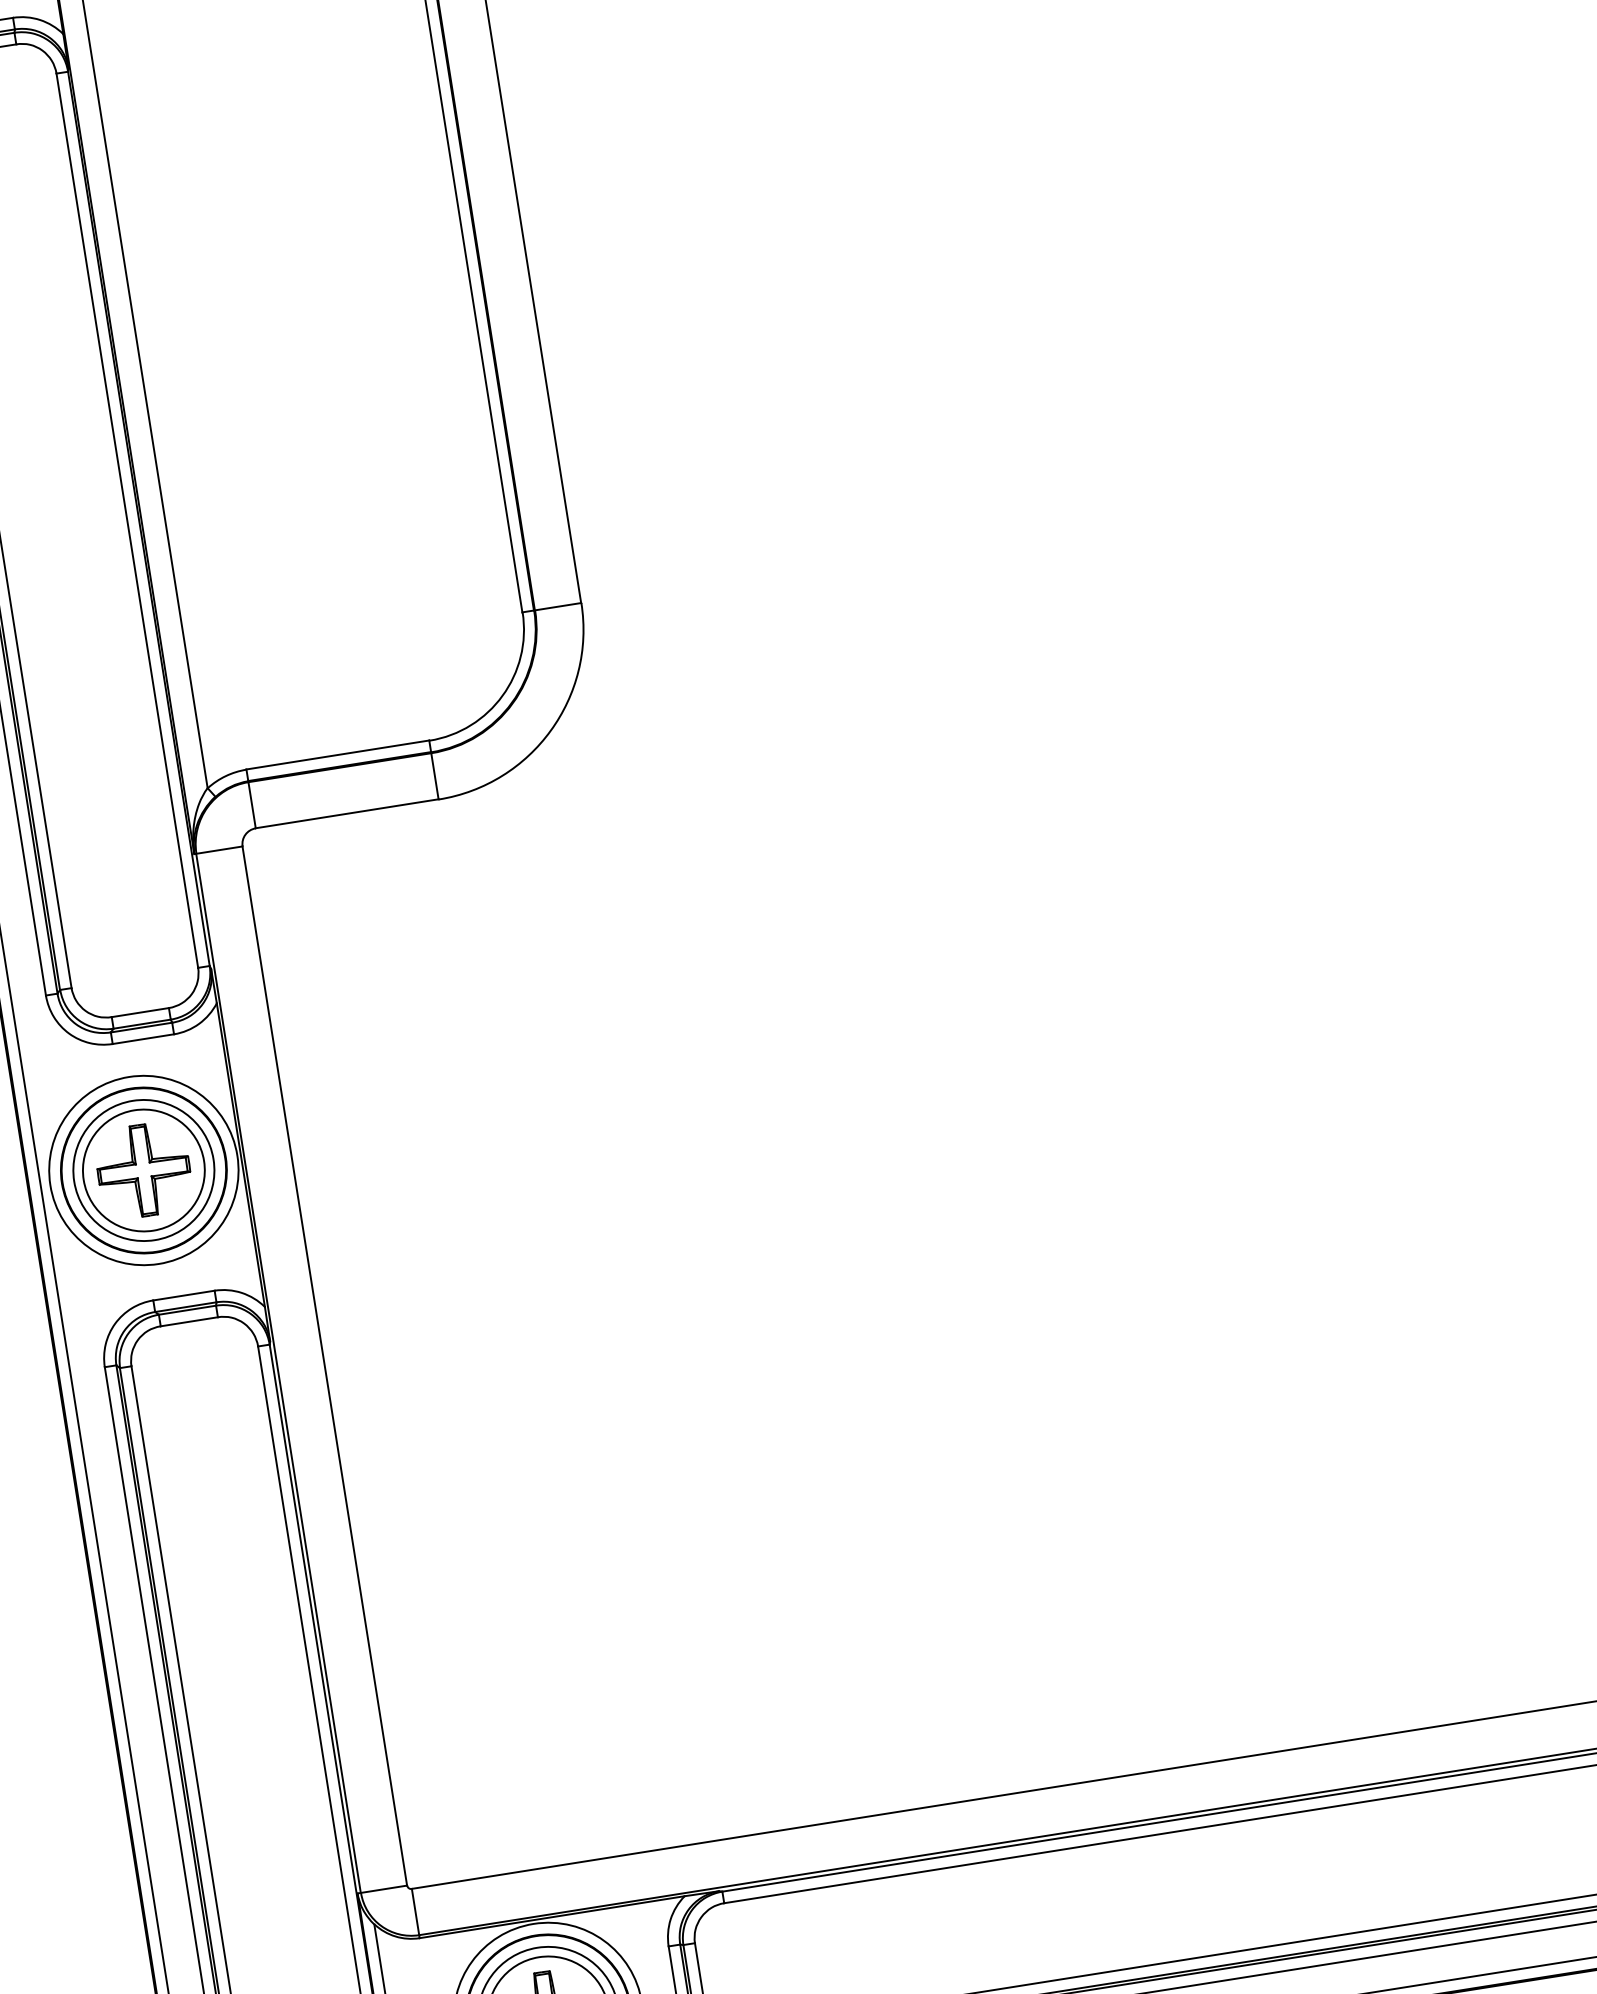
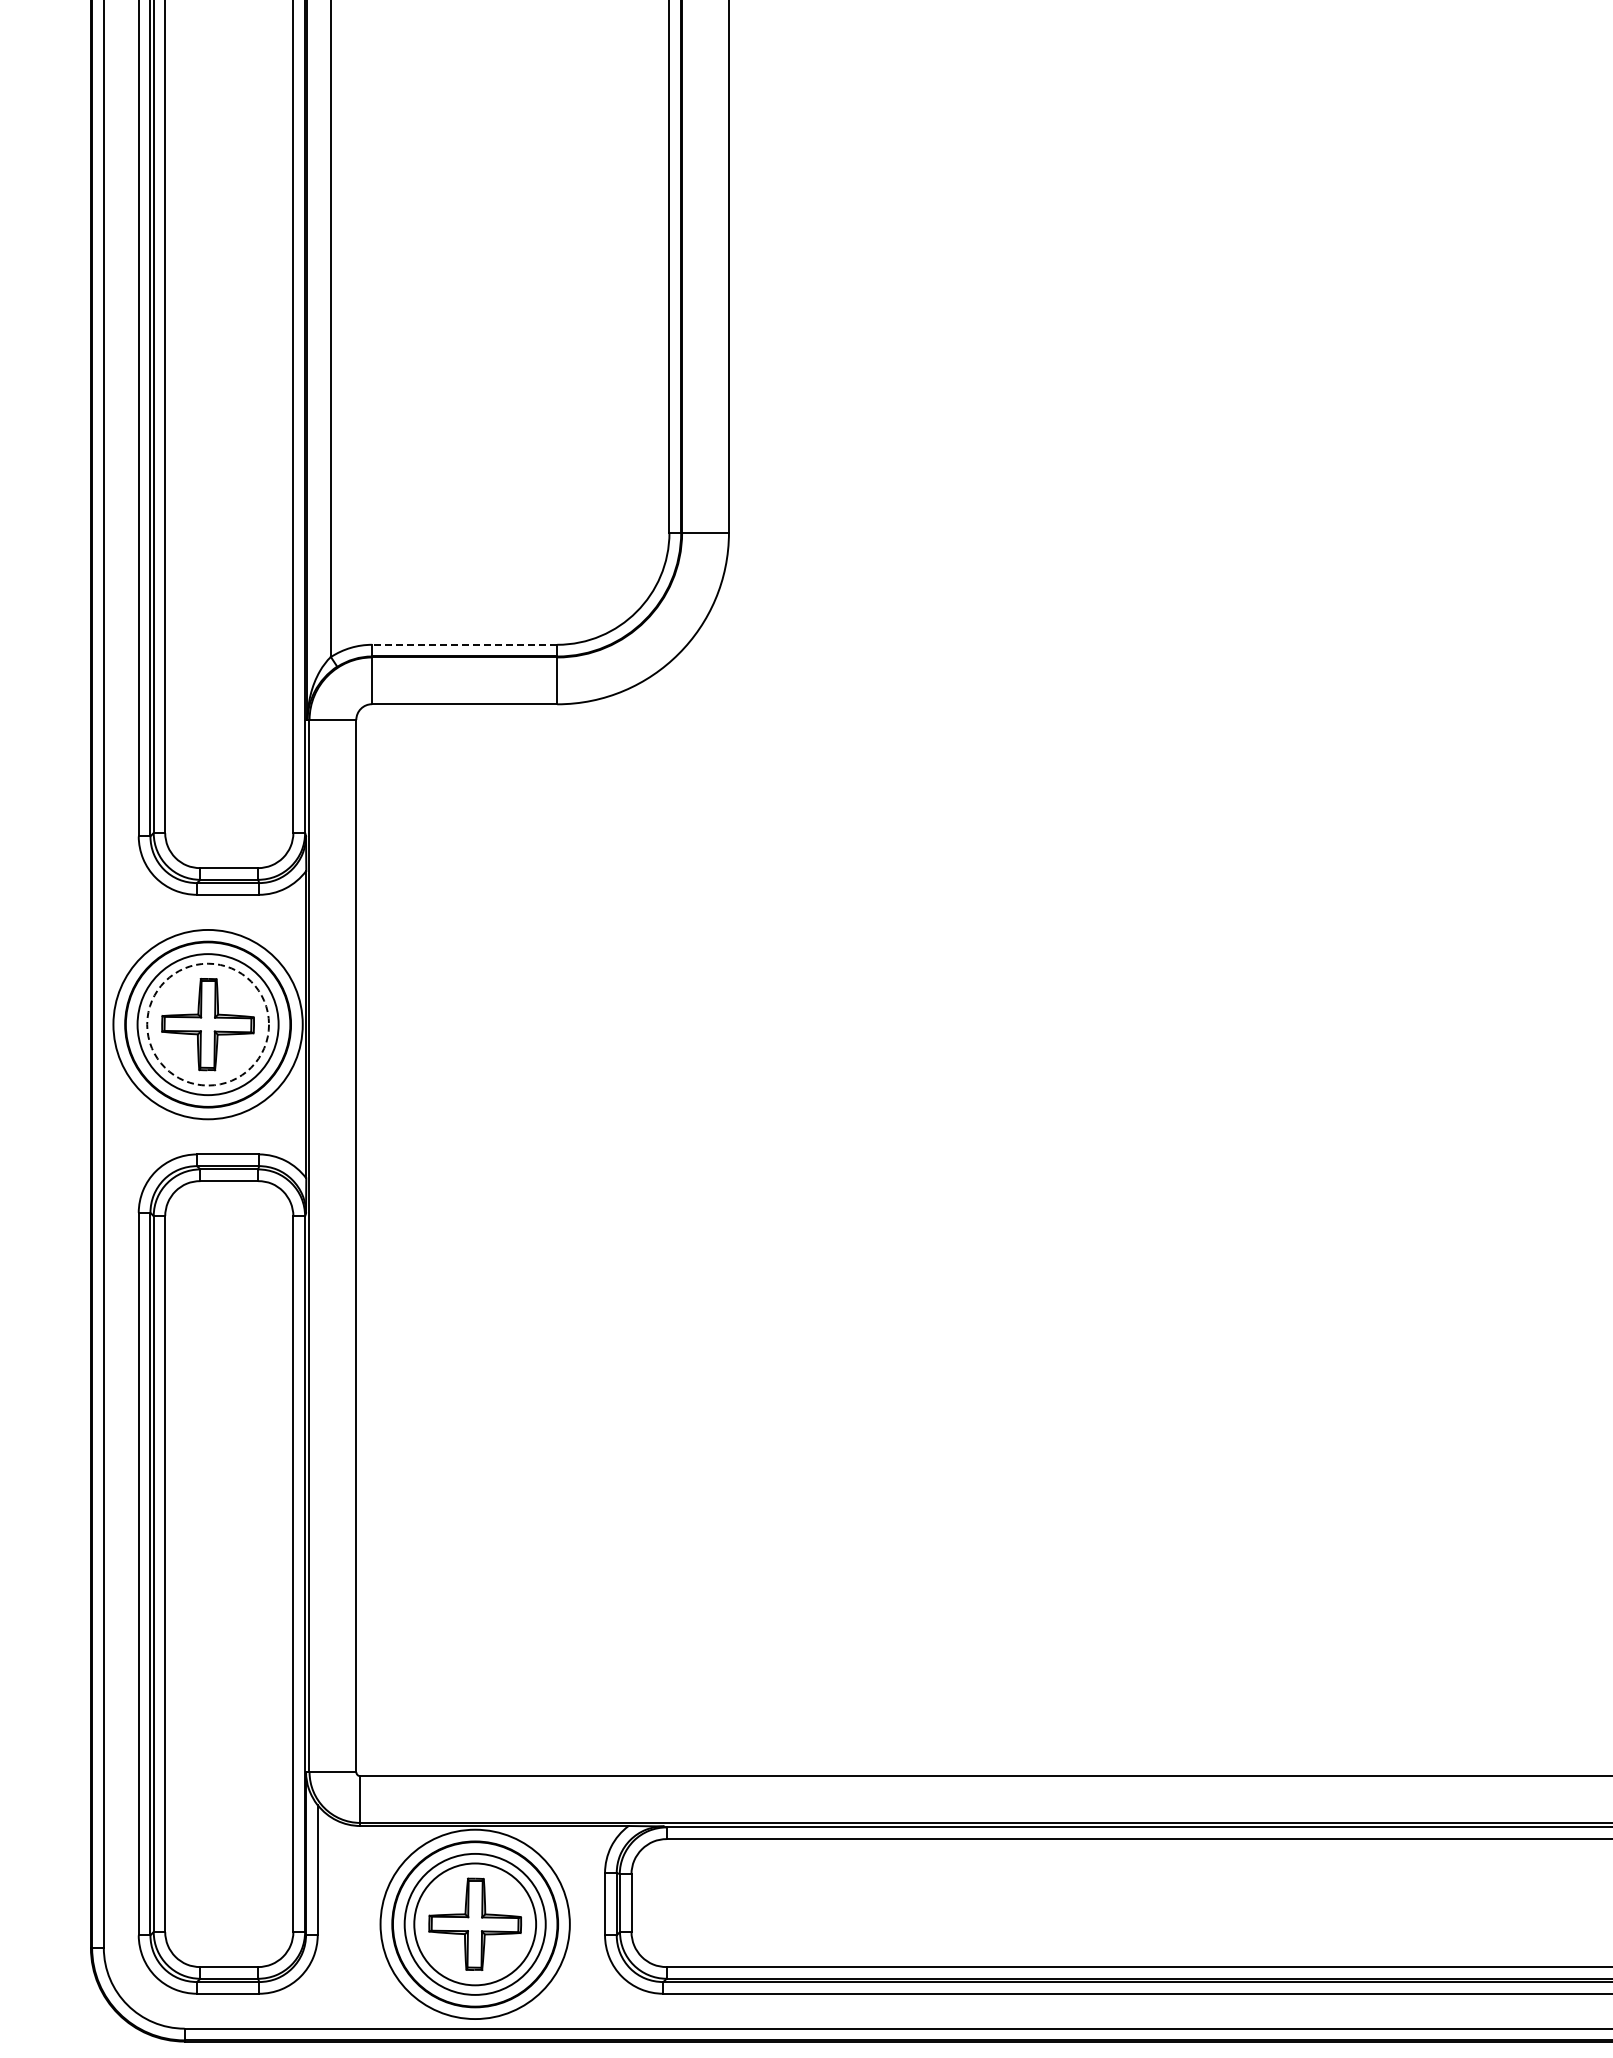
line: (337, 754) -> (464, 644), solid -> dashed
circle: (144, 1170) -> (208, 1024), solid -> dashed

